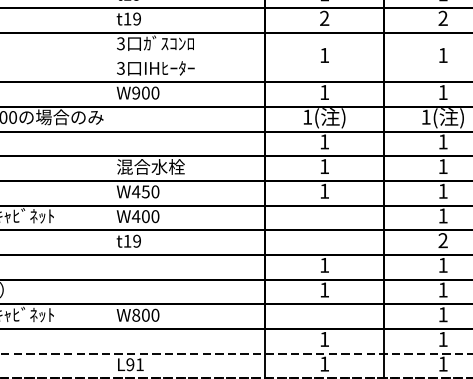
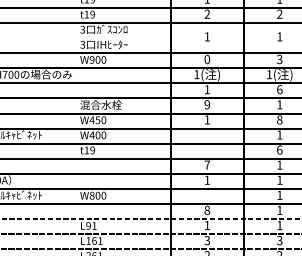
text: (324, 92) -> (207, 59), 1 -> 0
text: (442, 92) -> (279, 59), 1 -> 3
text: (442, 141) -> (279, 89), 1 -> 6
text: (324, 166) -> (207, 104), 1 -> 9
text: (442, 190) -> (279, 119), 1 -> 8
text: (442, 239) -> (279, 149), 2 -> 6
text: (324, 264) -> (207, 164), 1 -> 7
text: (324, 339) -> (207, 210), 1 -> 8

